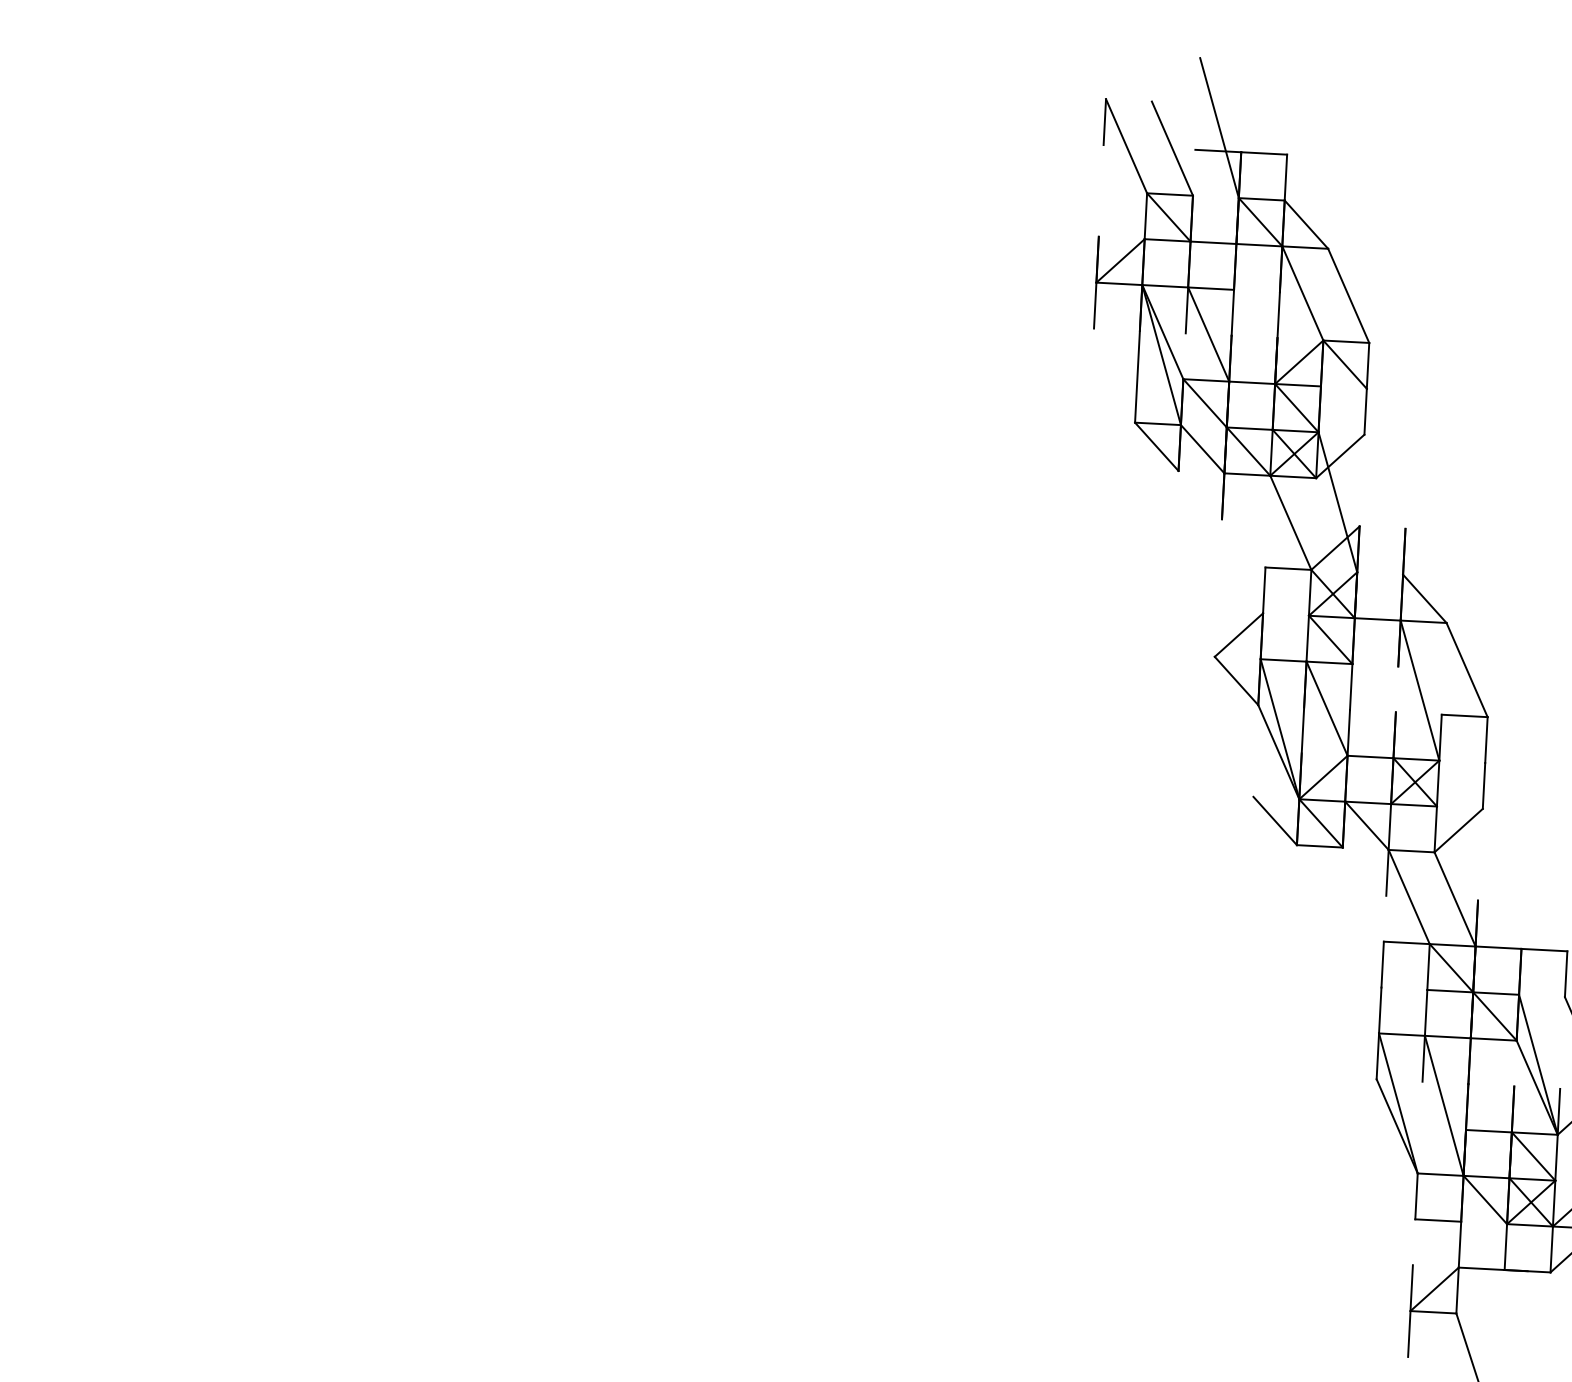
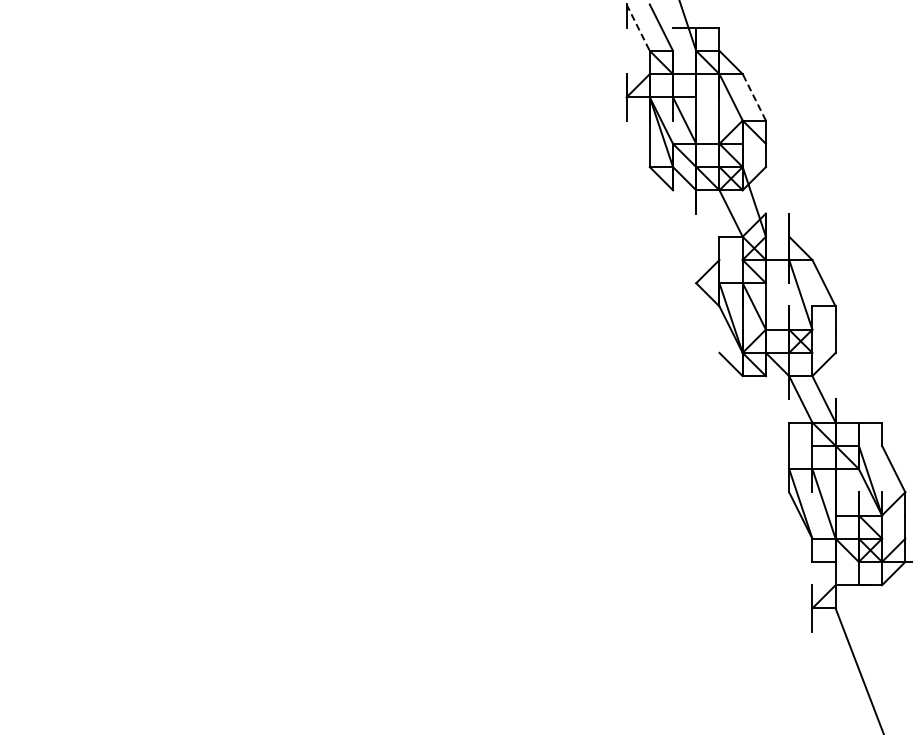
line: (1127, 145) -> (638, 27), solid -> dashed
line: (1349, 296) -> (754, 97), solid -> dashed

